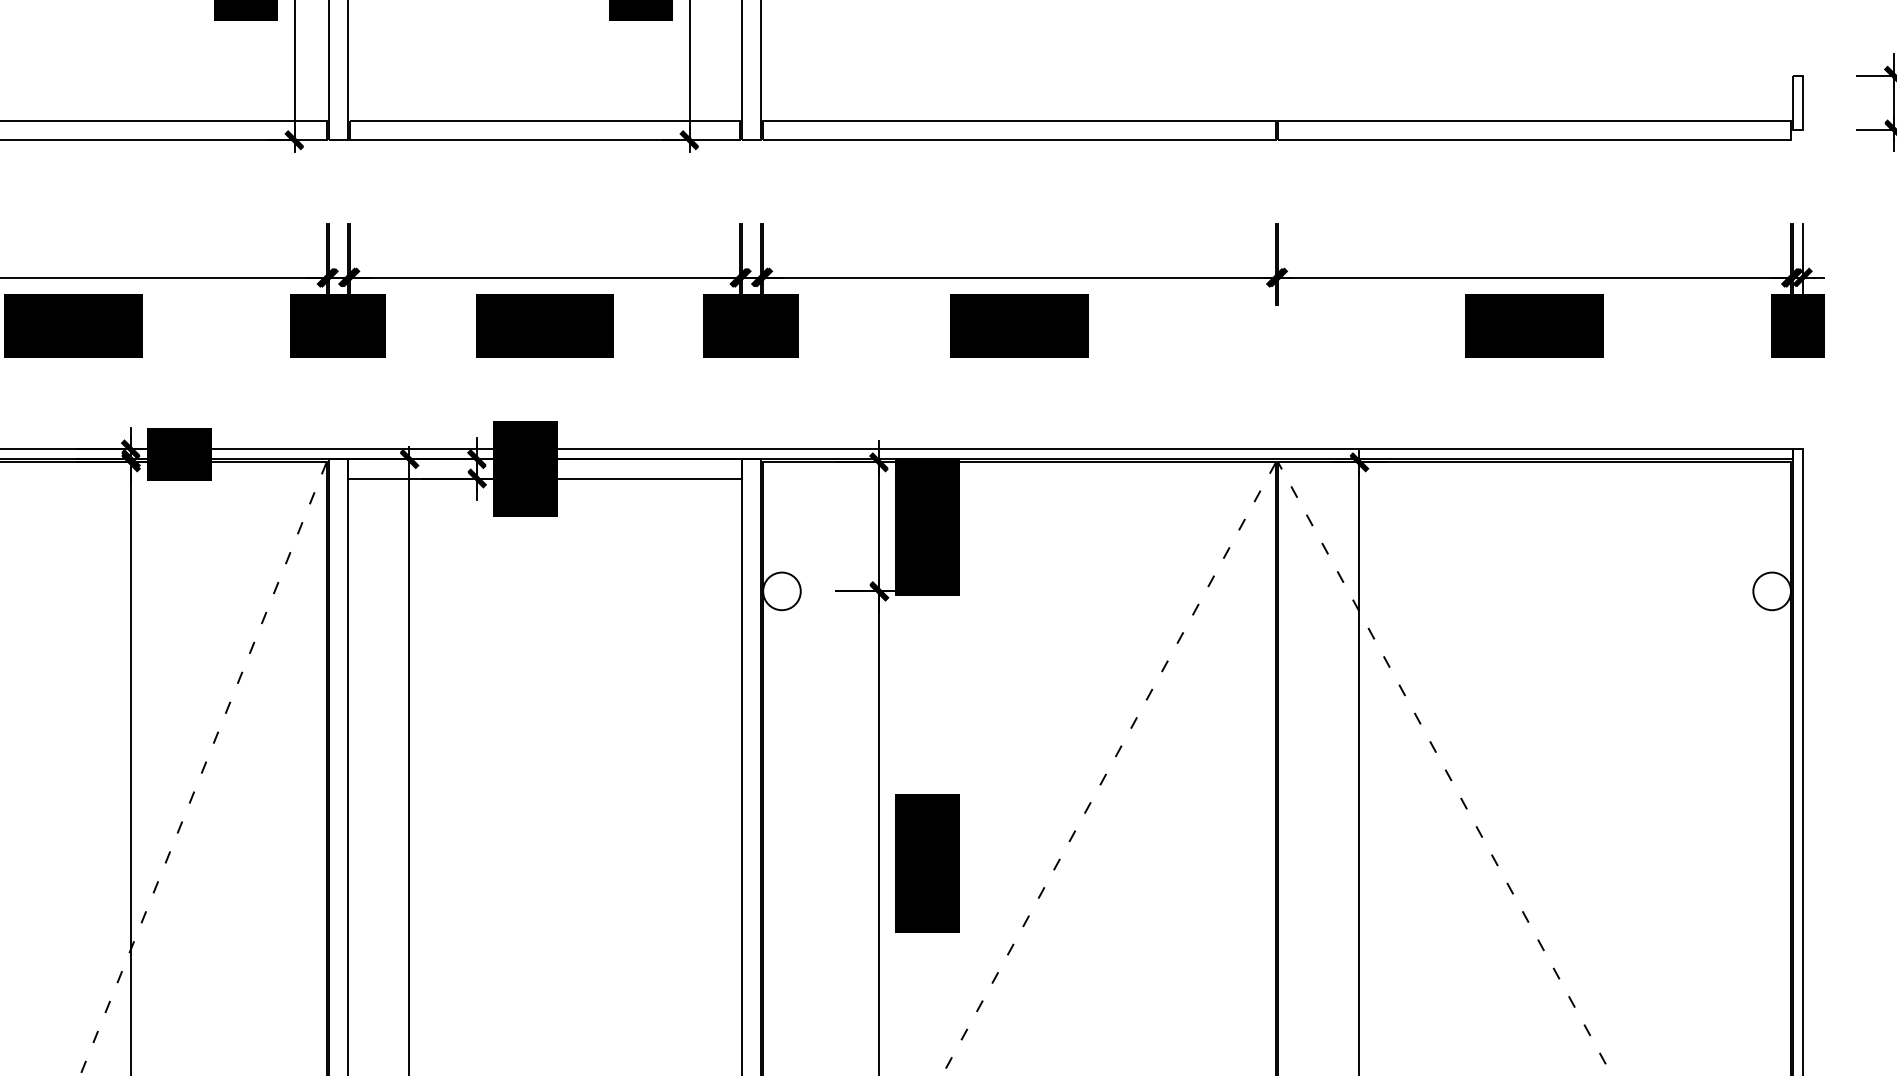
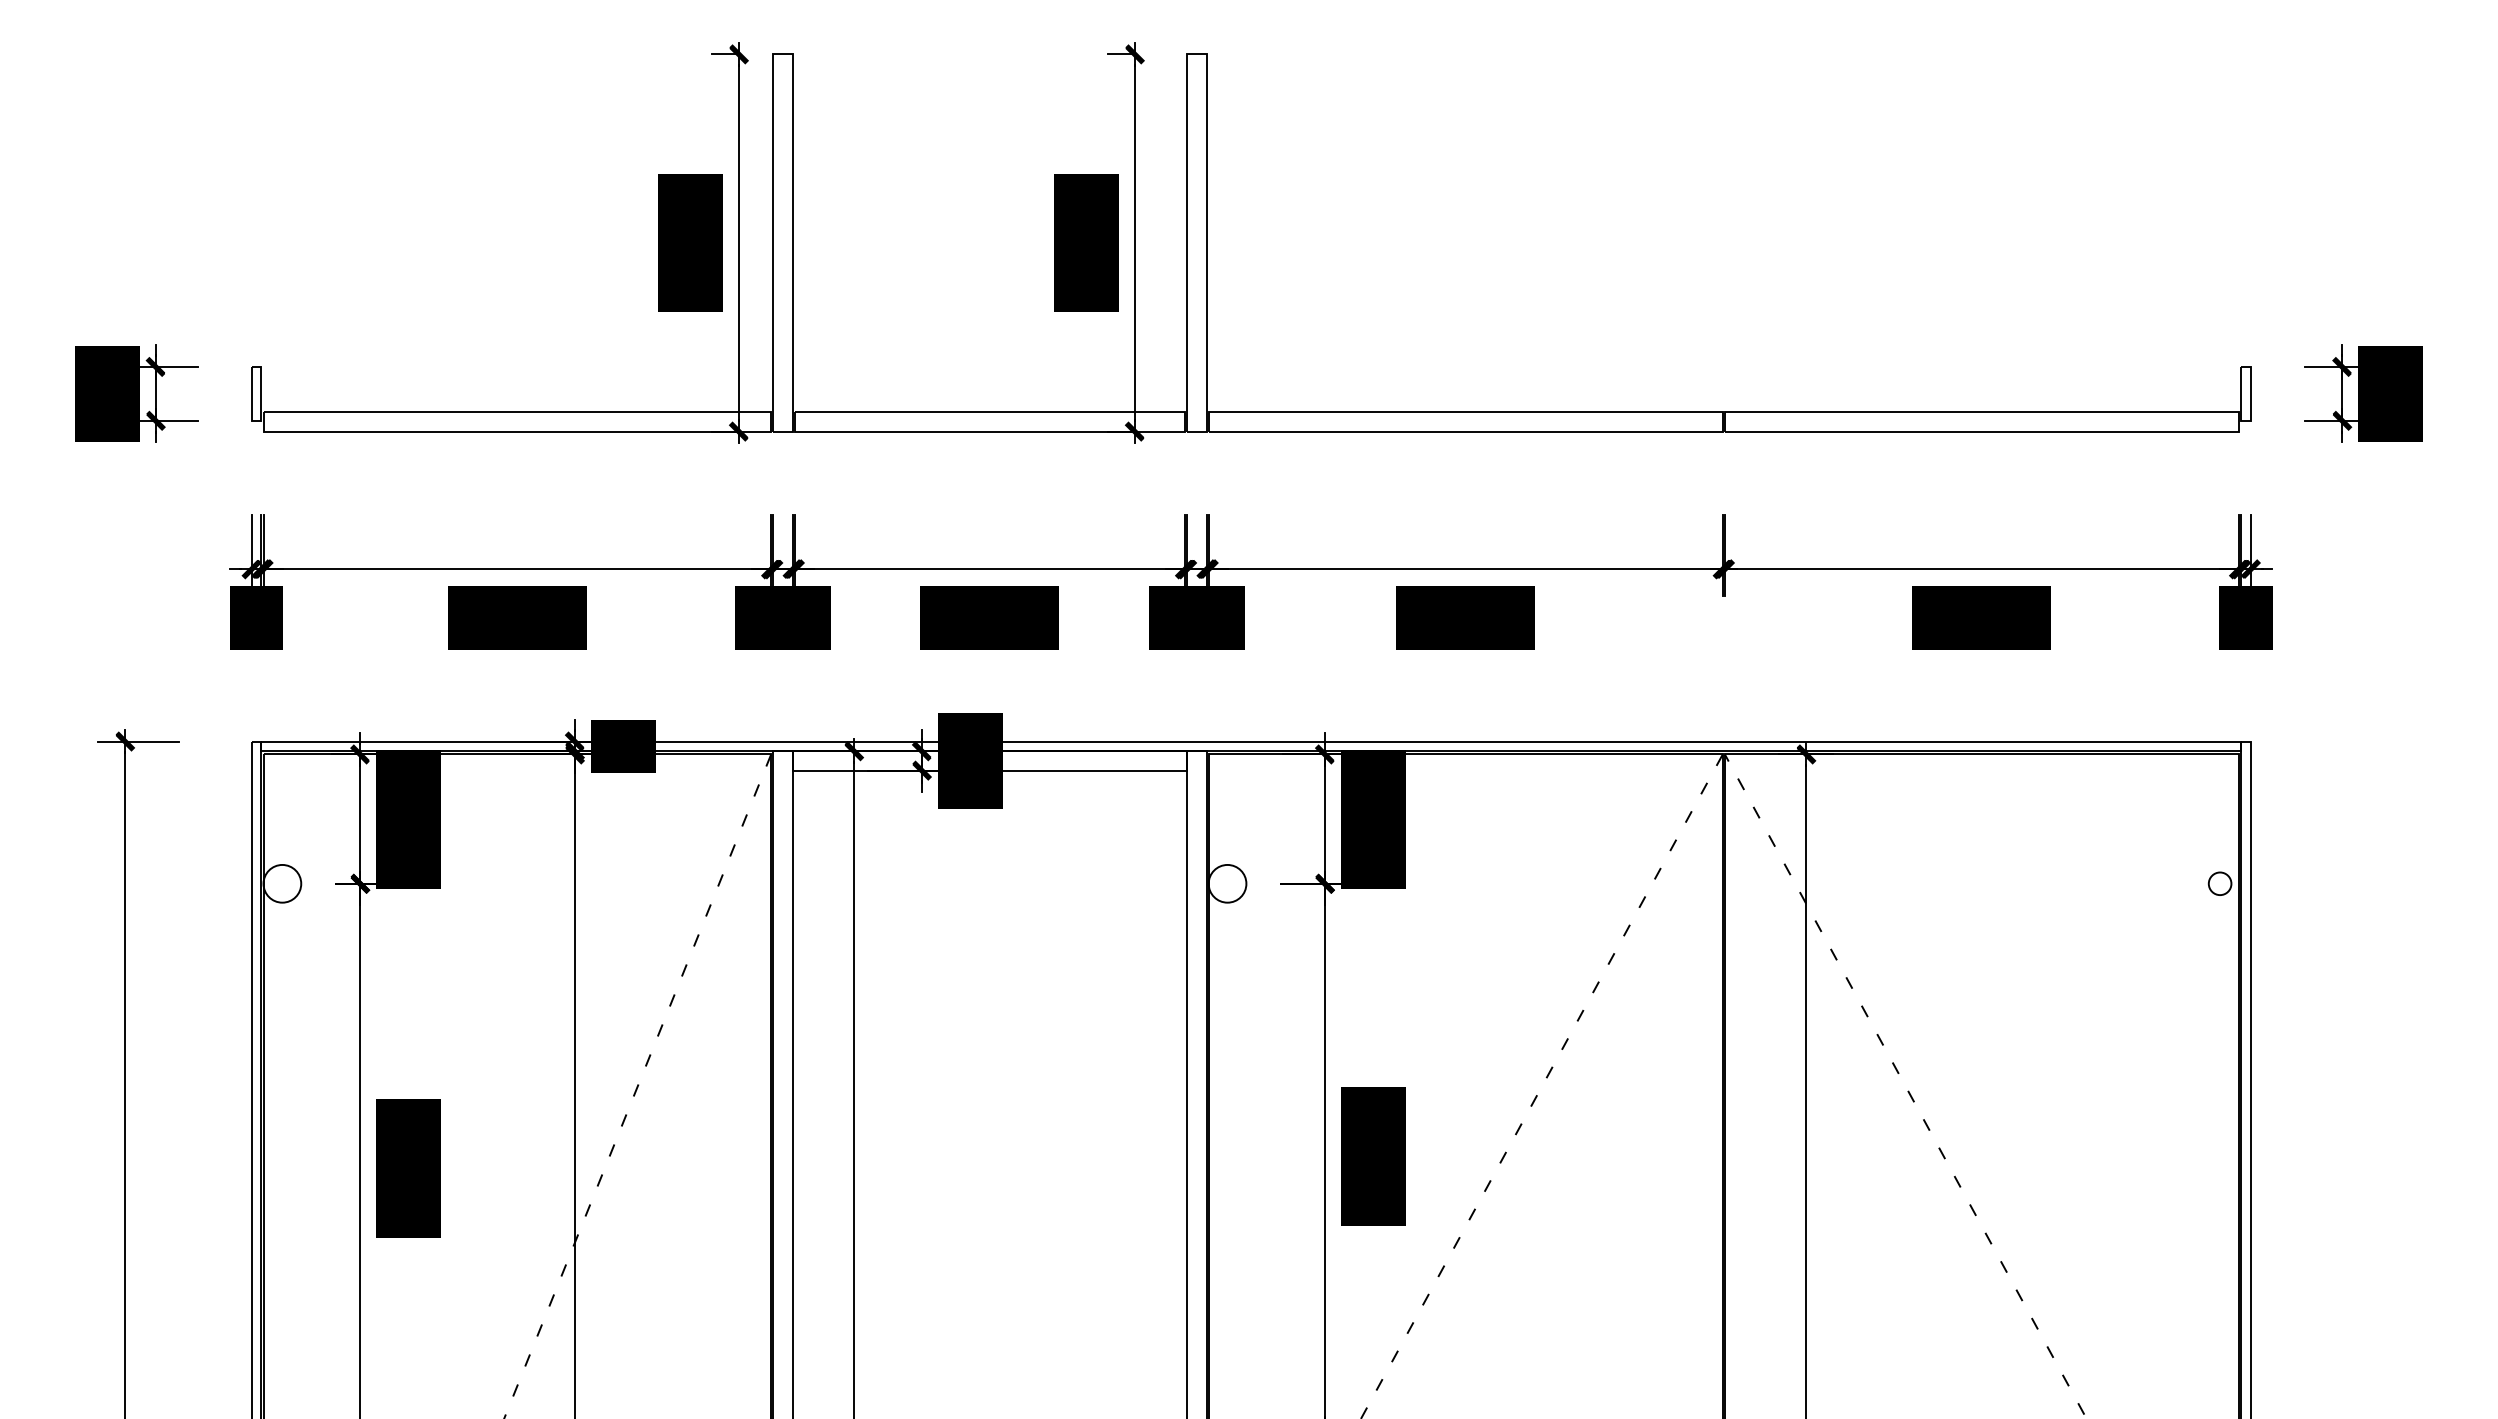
circle: (1771, 591) -> (2219, 883), size x0.6

